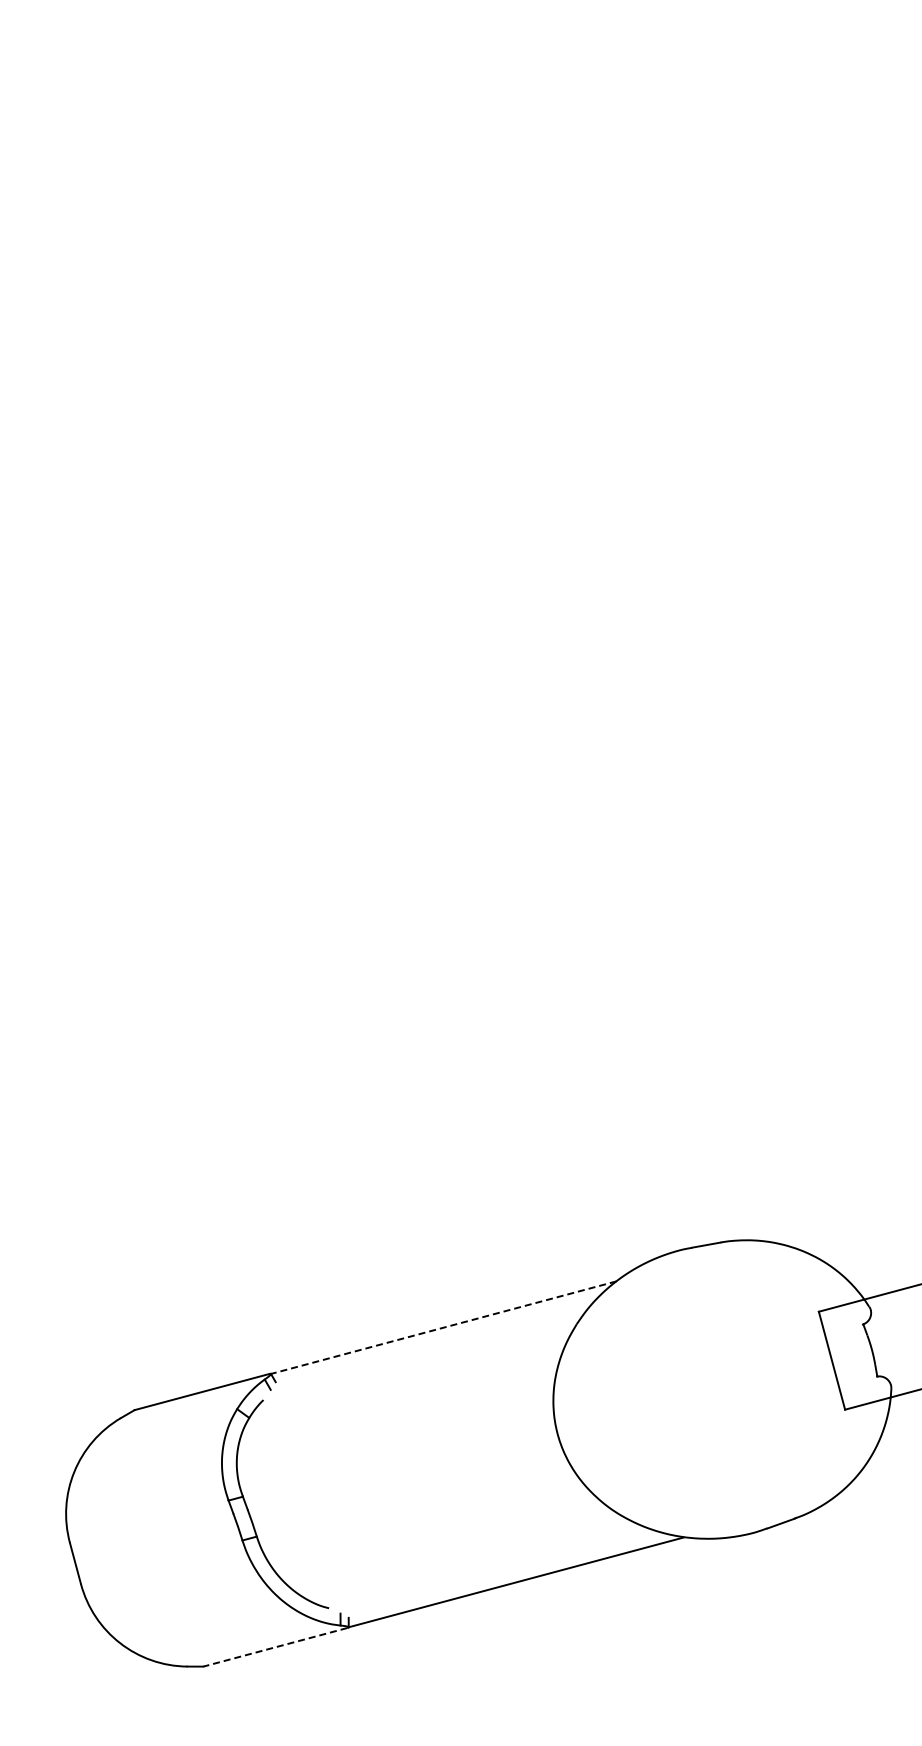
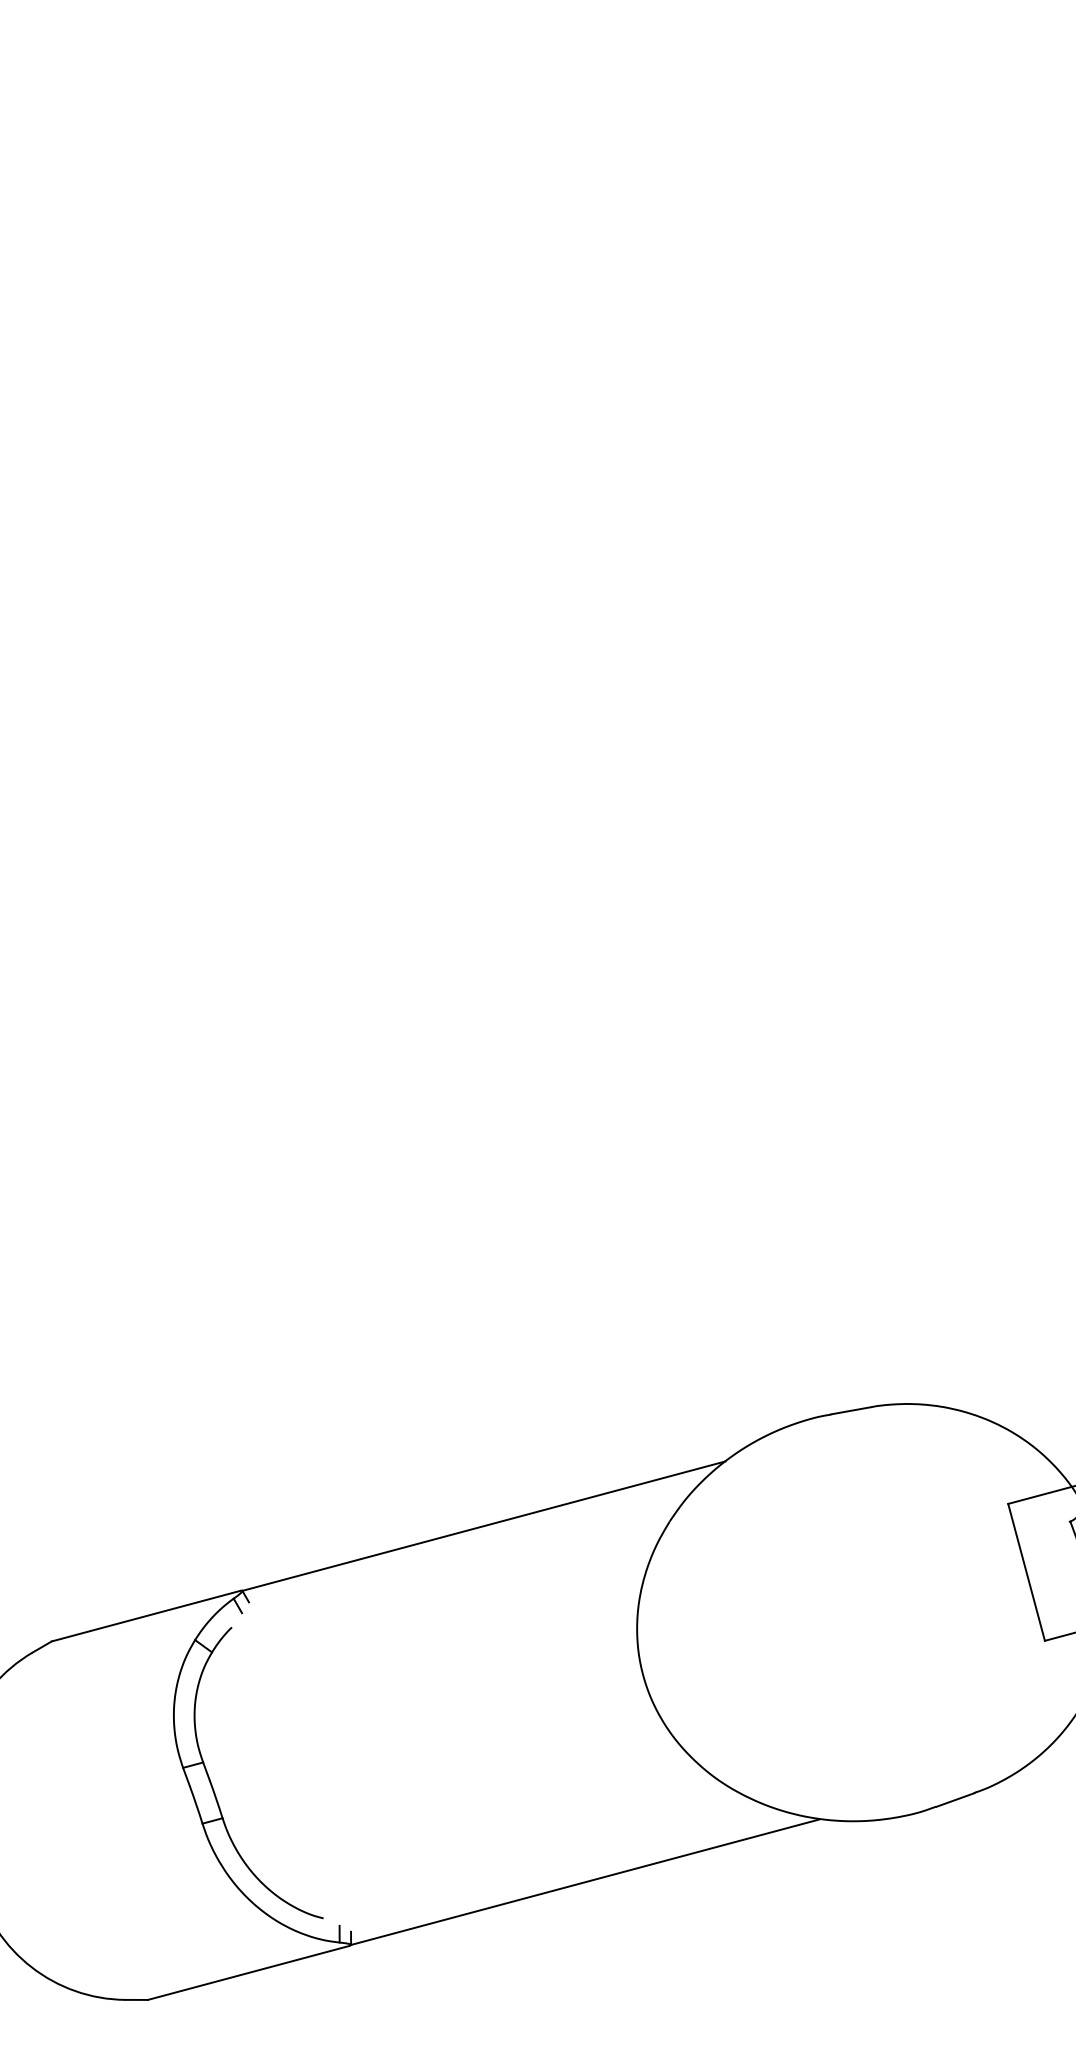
line: (443, 1327) -> (483, 1525), dashed -> solid
line: (275, 1647) -> (248, 1973), dashed -> solid

